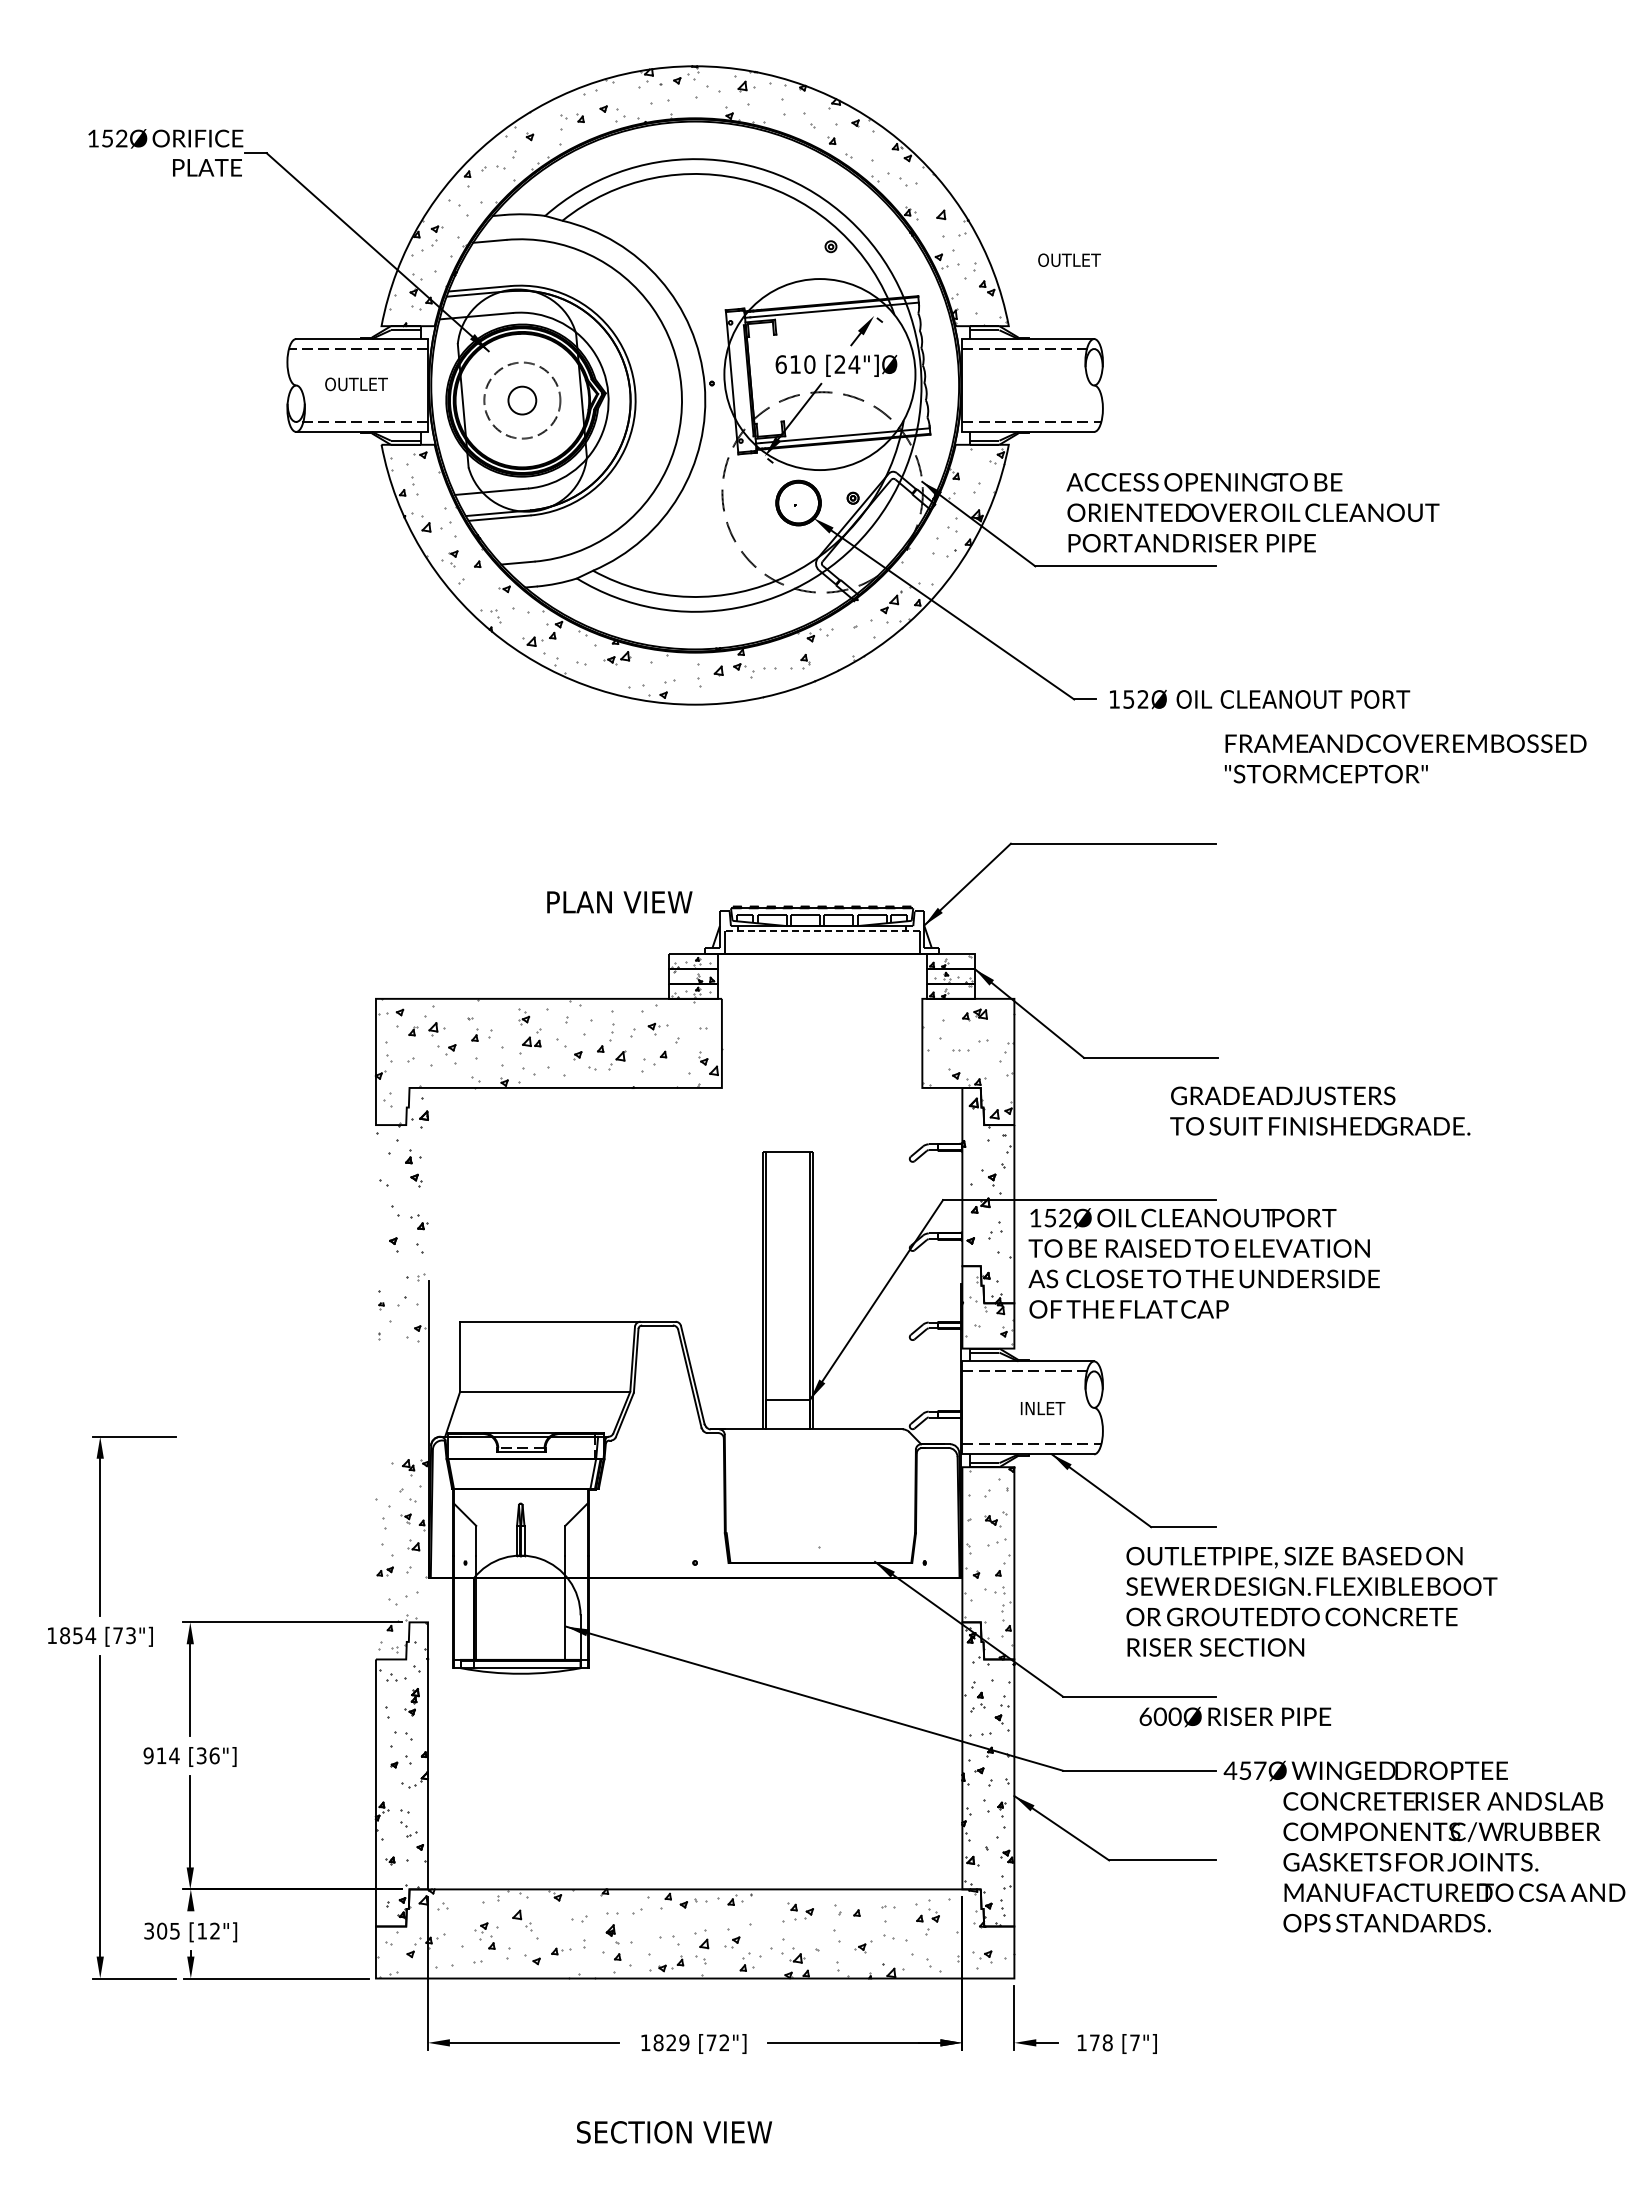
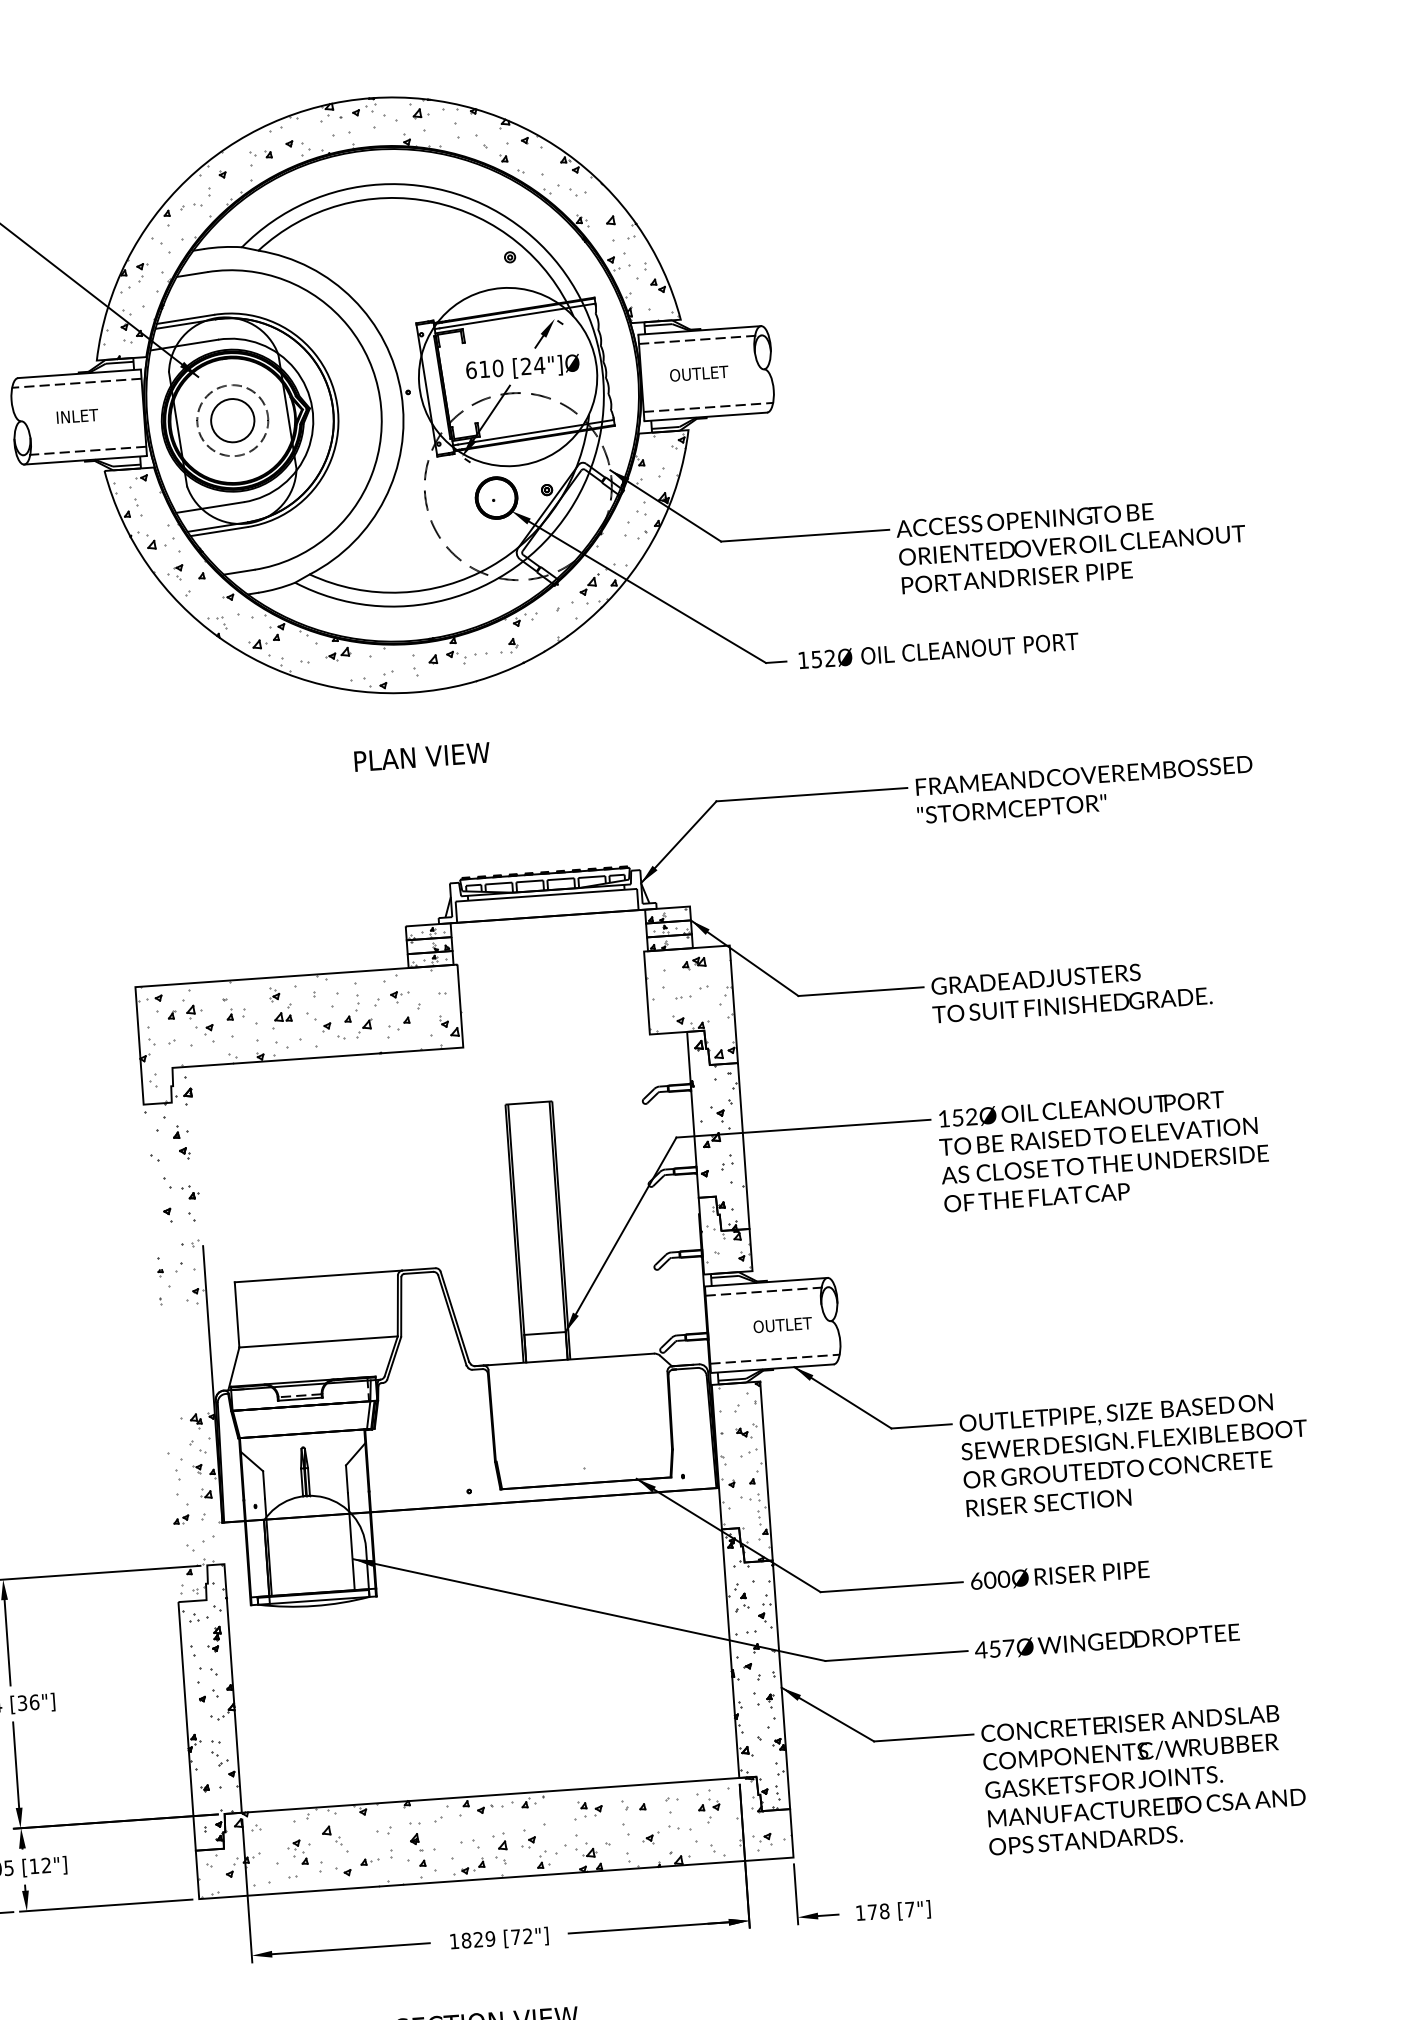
text: (1069, 259) -> (699, 372), moved
text: (356, 384) -> (77, 416), OUTLET -> INLET
circle: (522, 400) -> (232, 420), size x1.67
text: (1252, 512) -> (1071, 545), moved
text: (1405, 758) -> (1084, 789), moved
text: (619, 902) -> (422, 757), moved
line: (821, 931) -> (545, 895), dashed -> solid
text: (1320, 1110) -> (1071, 990), moved
text: (1203, 1263) -> (1103, 1150), moved
text: (1042, 1408) -> (782, 1325), INLET -> OUTLET
text: (1311, 1601) -> (1134, 1453), moved
text: (1235, 1716) -> (1060, 1575), moved
text: (1454, 1862) -> (1144, 1779), moved

